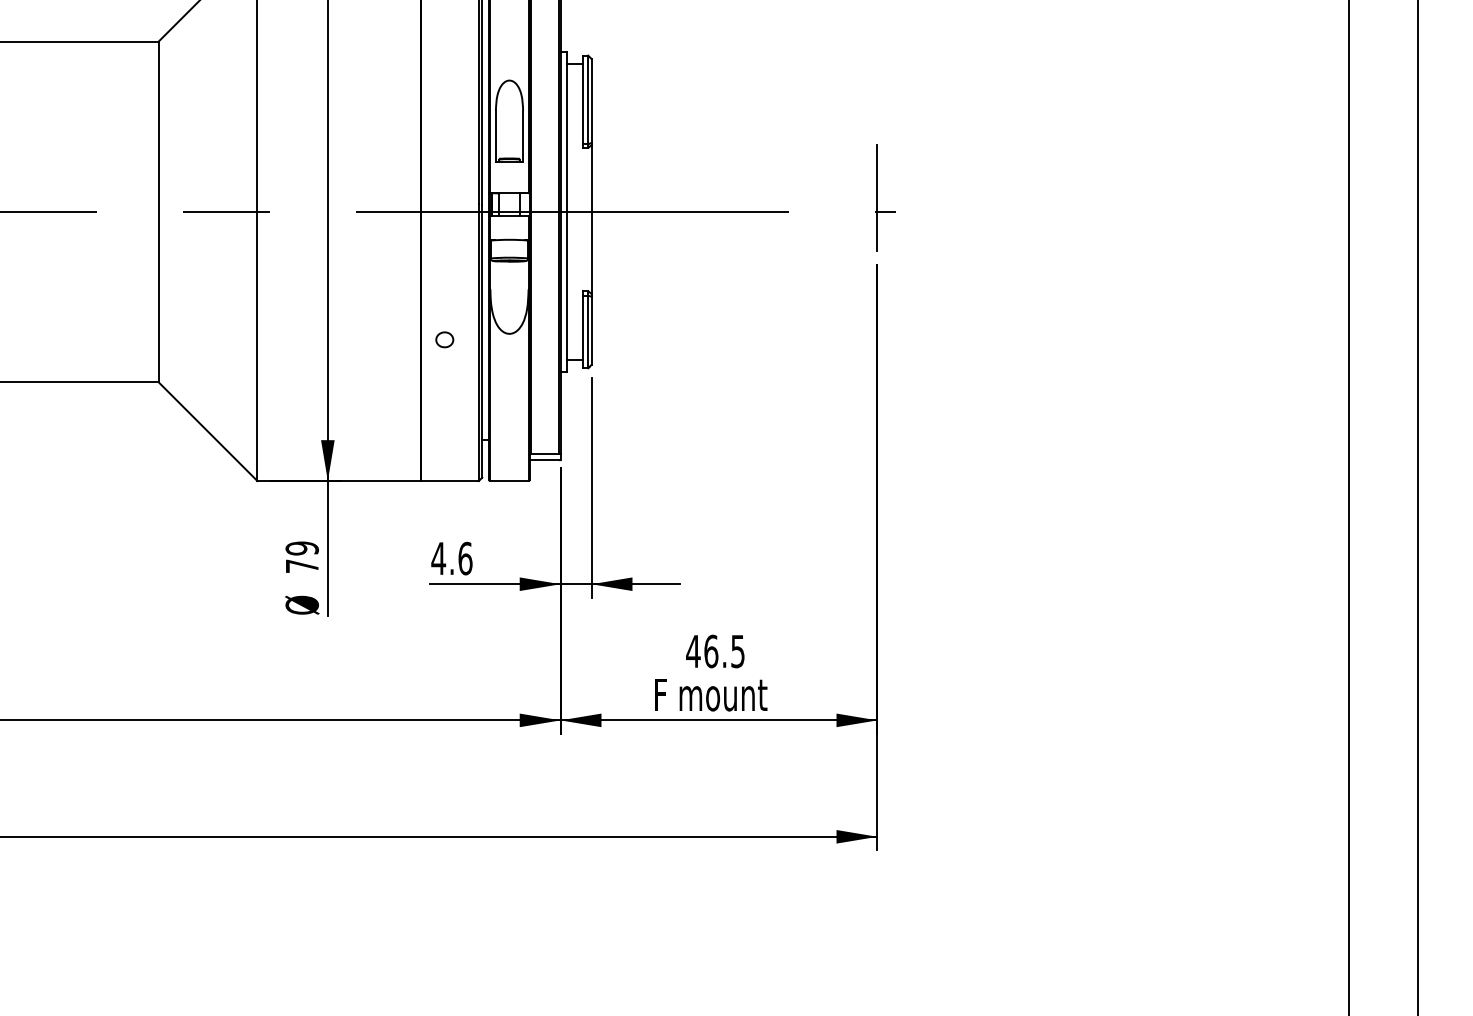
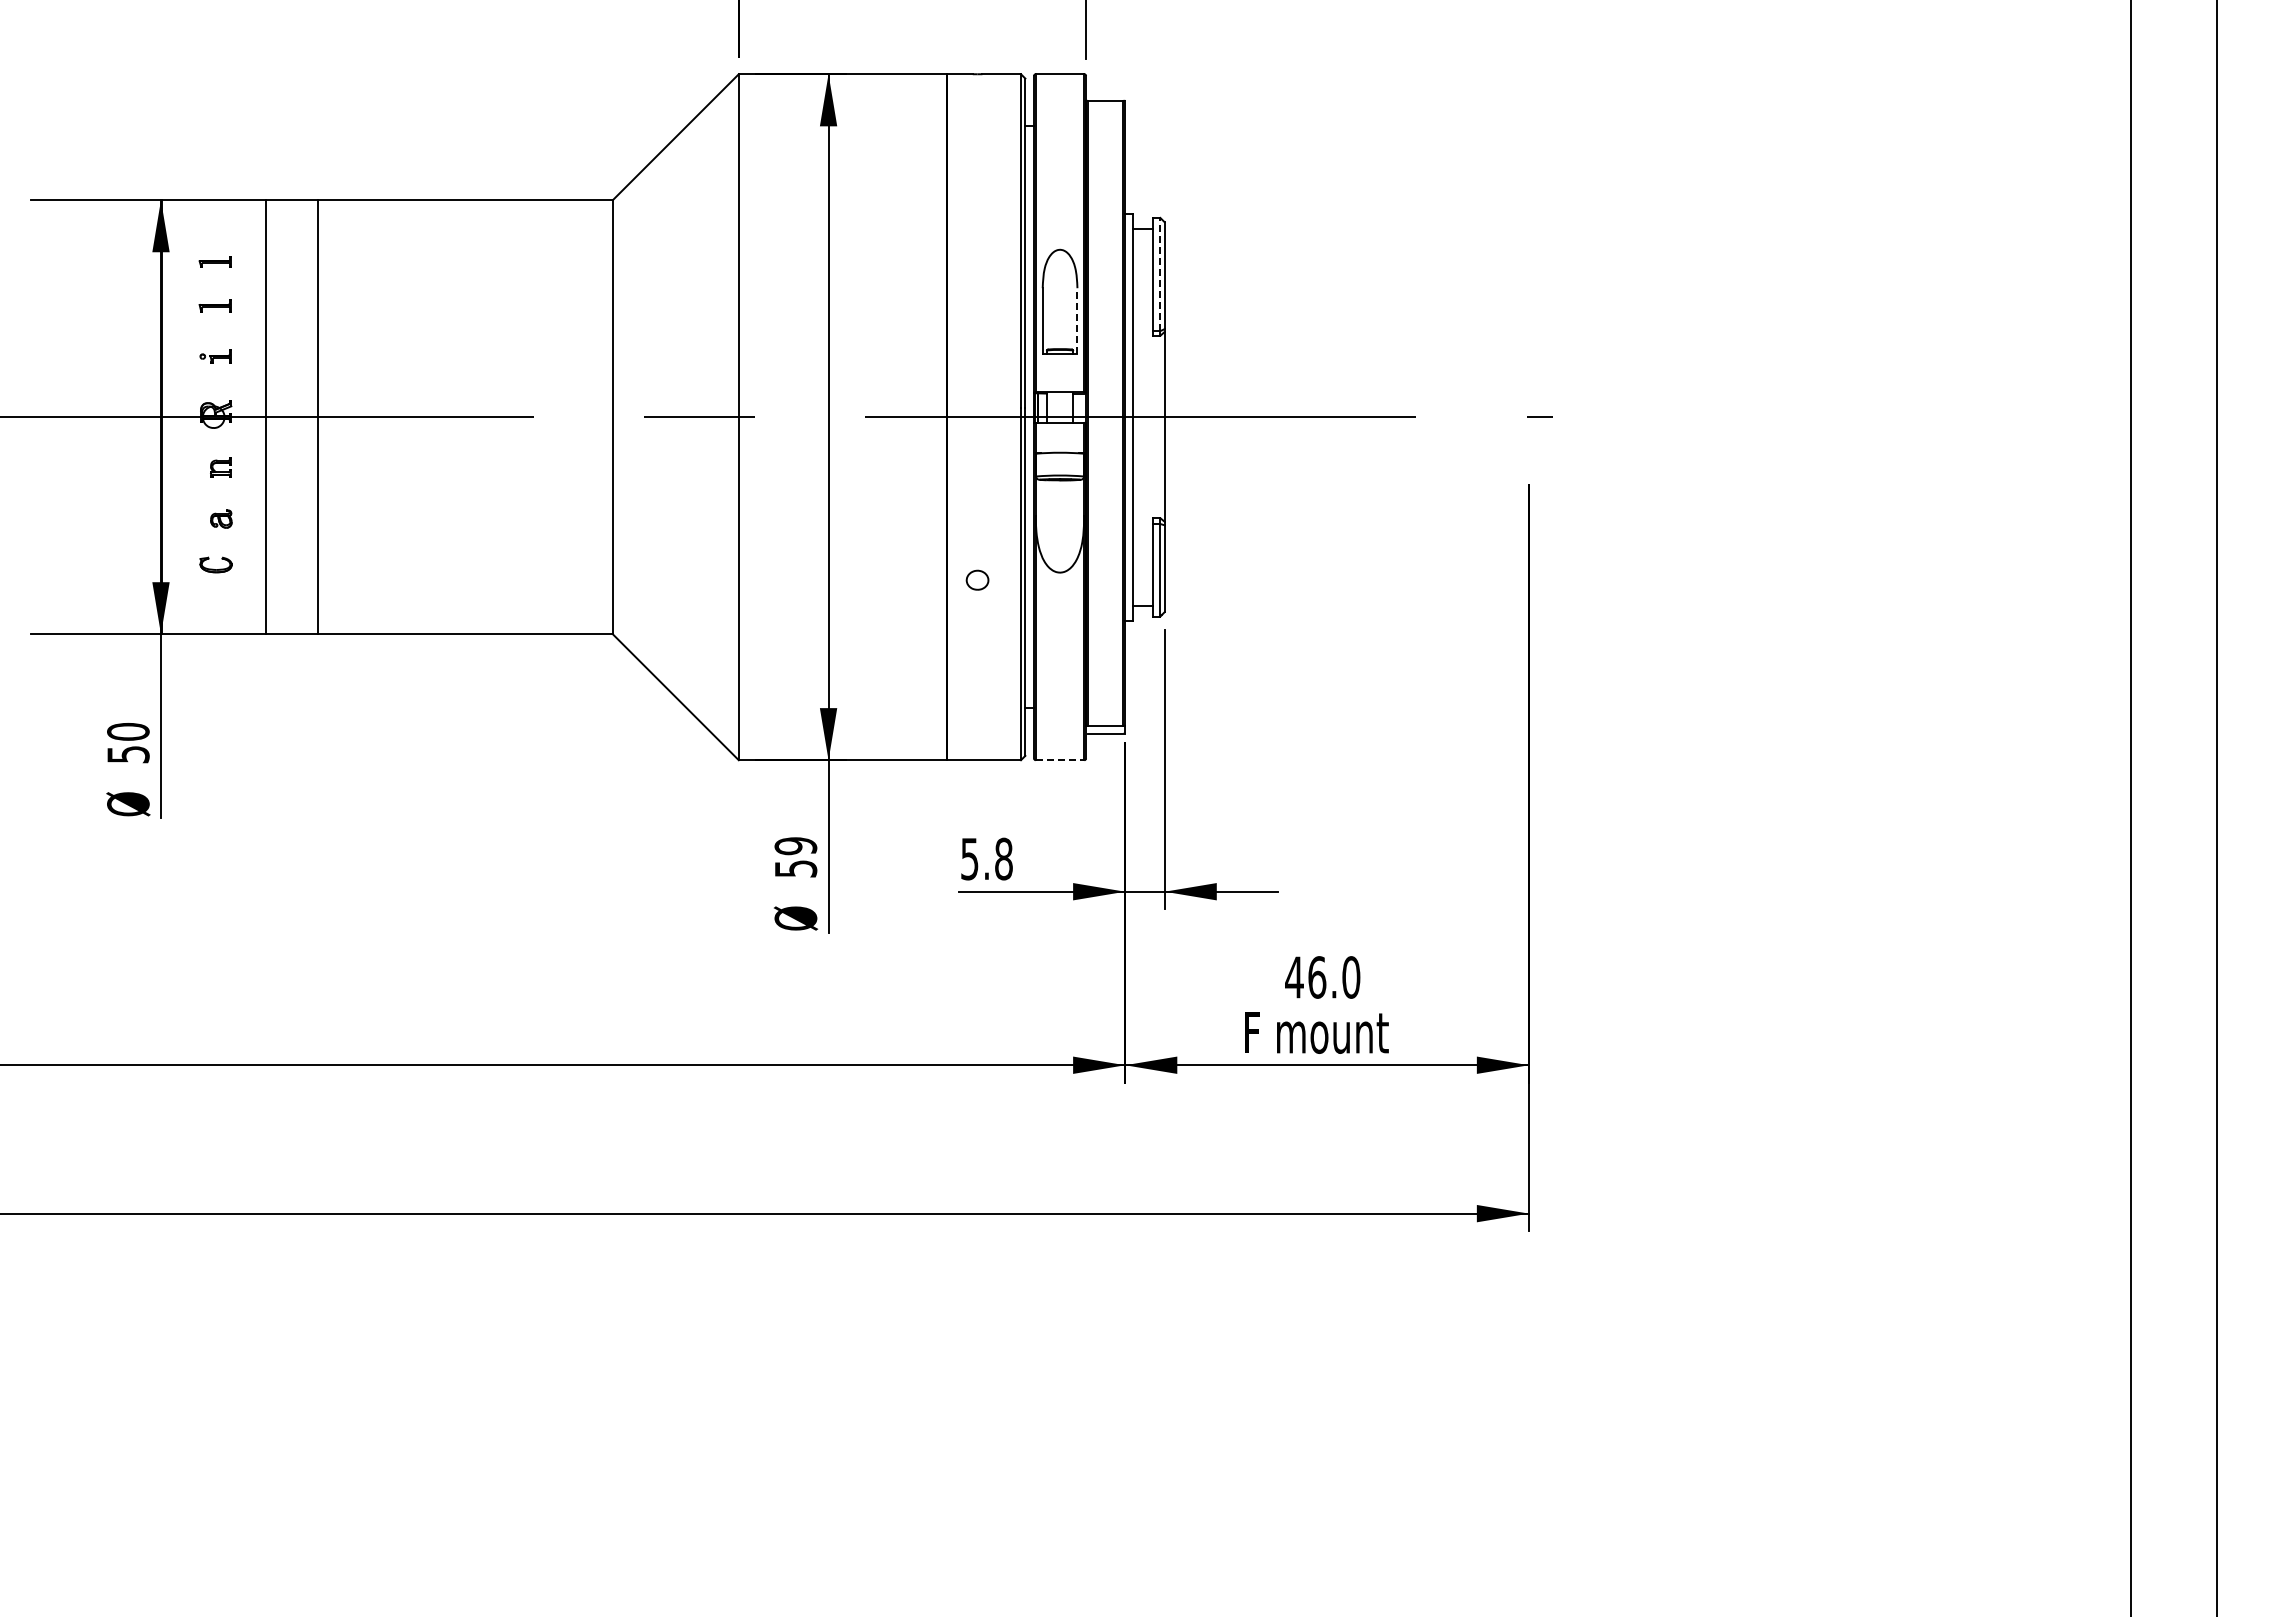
line: (588, 99) -> (1160, 274), solid -> dashed
line: (523, 136) -> (1077, 320), solid -> dashed
line: (877, 198) -> (1528, 399), removed
line: (509, 481) -> (1060, 760), solid -> dashed
text: (451, 558) -> (986, 858), 4.6 -> 5.8
text: (302, 566) -> (796, 868), 79 -> 59
text: (738, 651) -> (1351, 977), 46.5 -> 46.0

